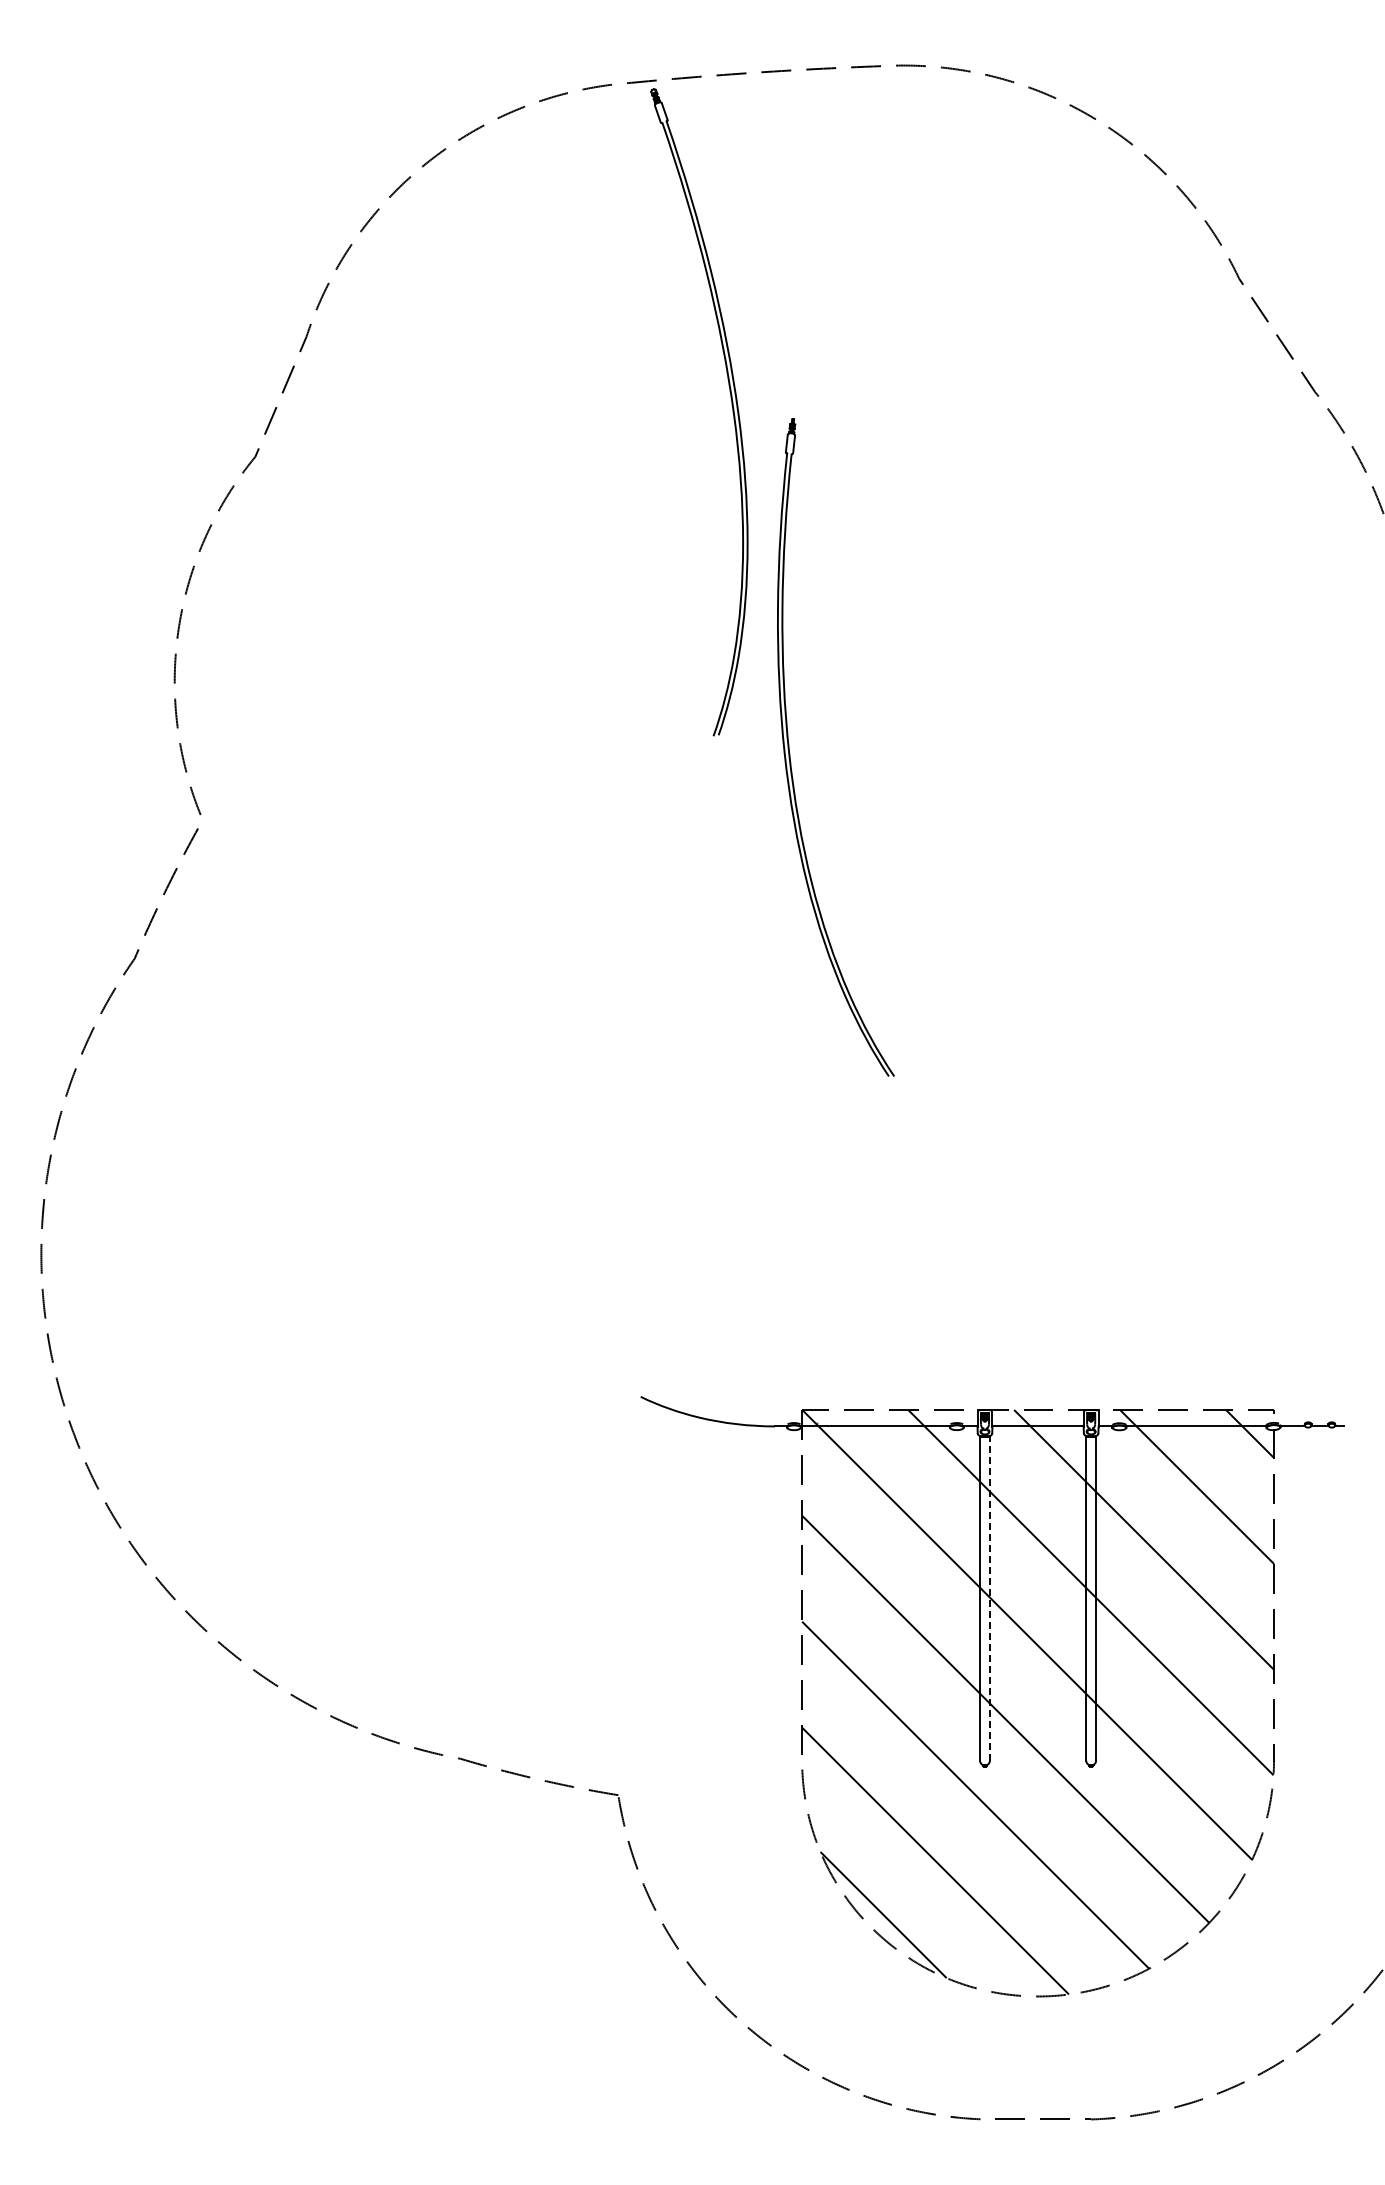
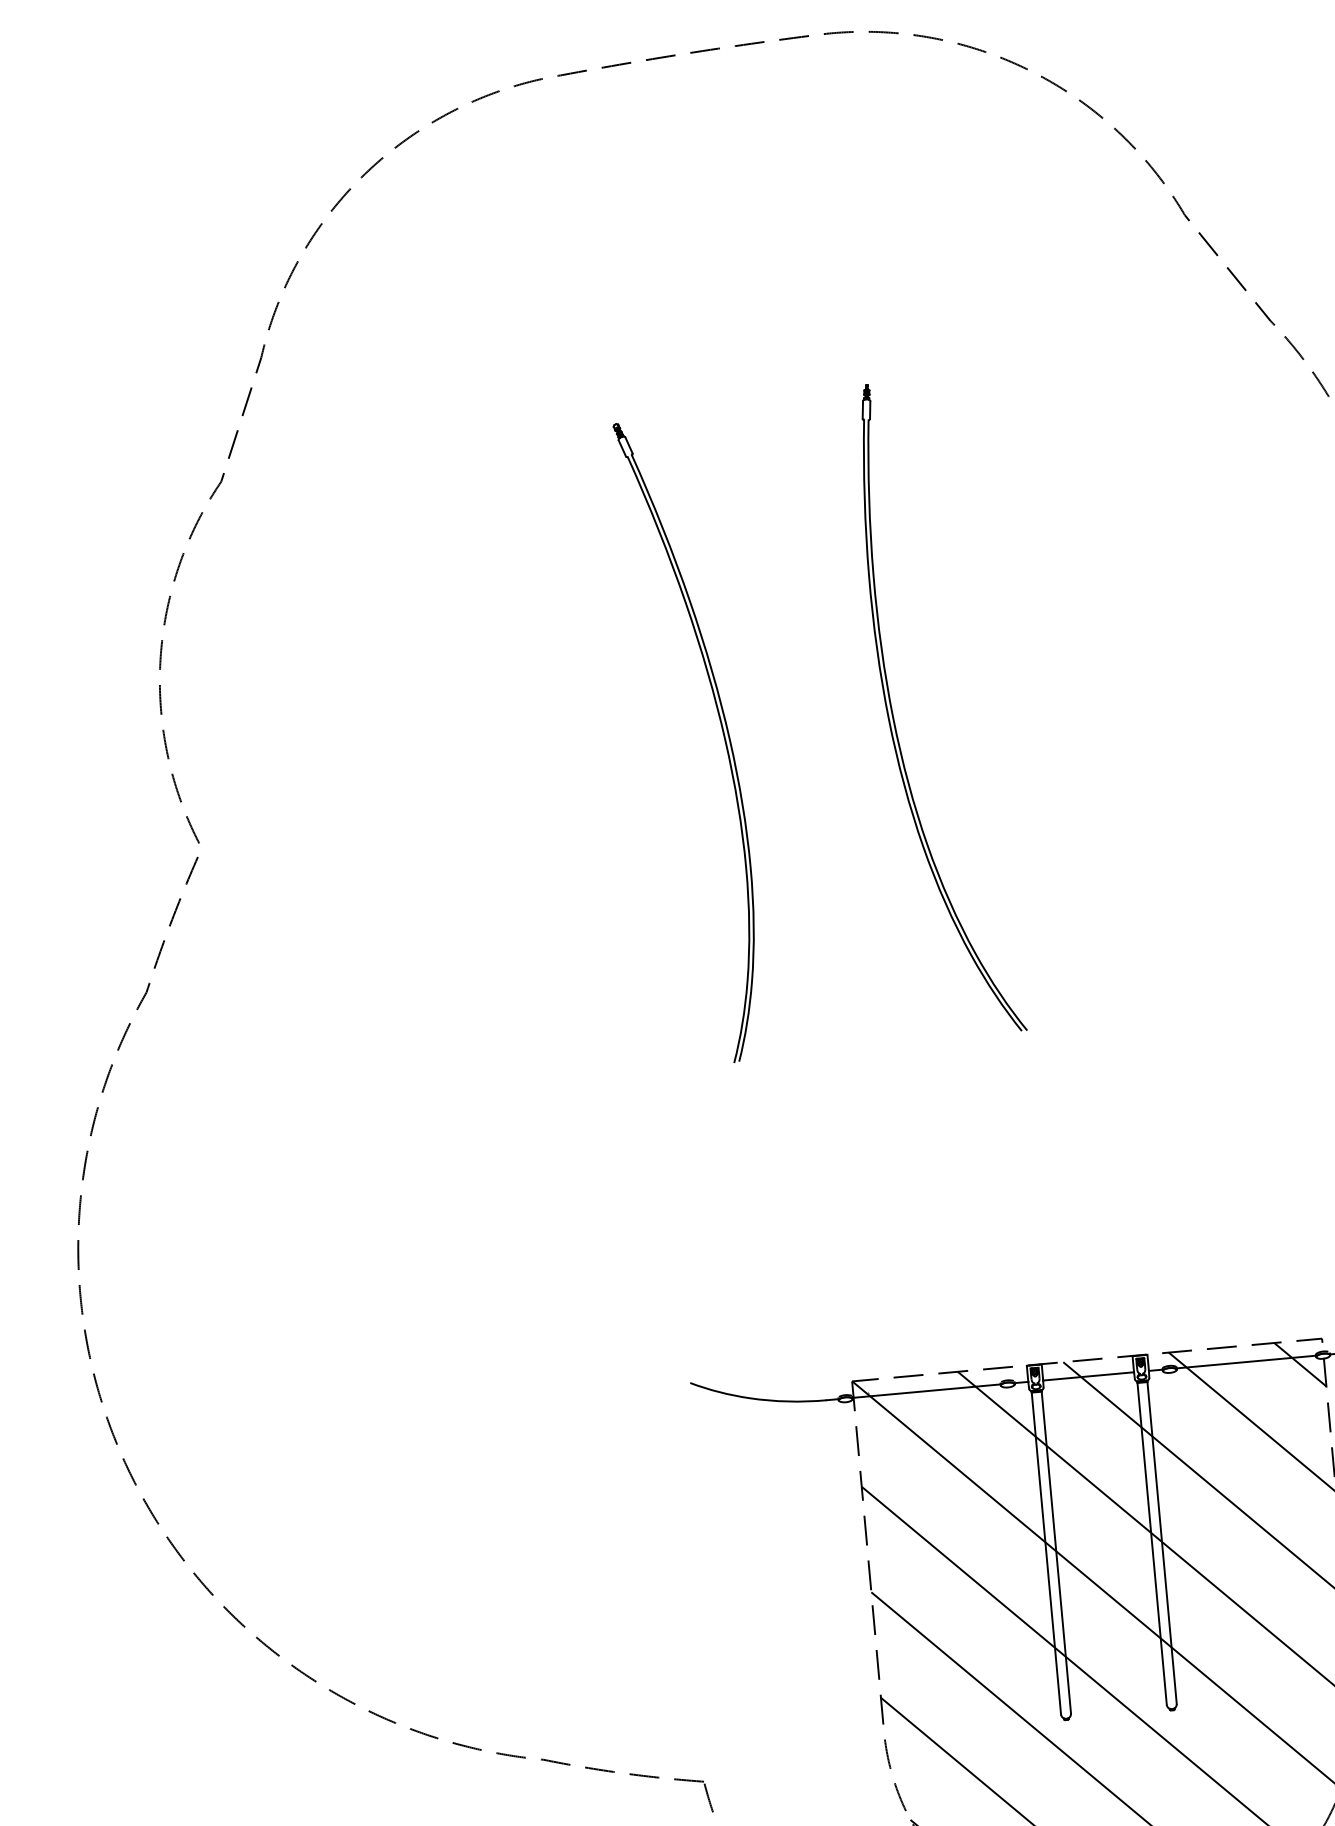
part: (731, 405) -> (722, 732), moved
part: (790, 753) -> (894, 718), moved
line: (989, 1598) -> (1055, 1552), dashed -> solid

